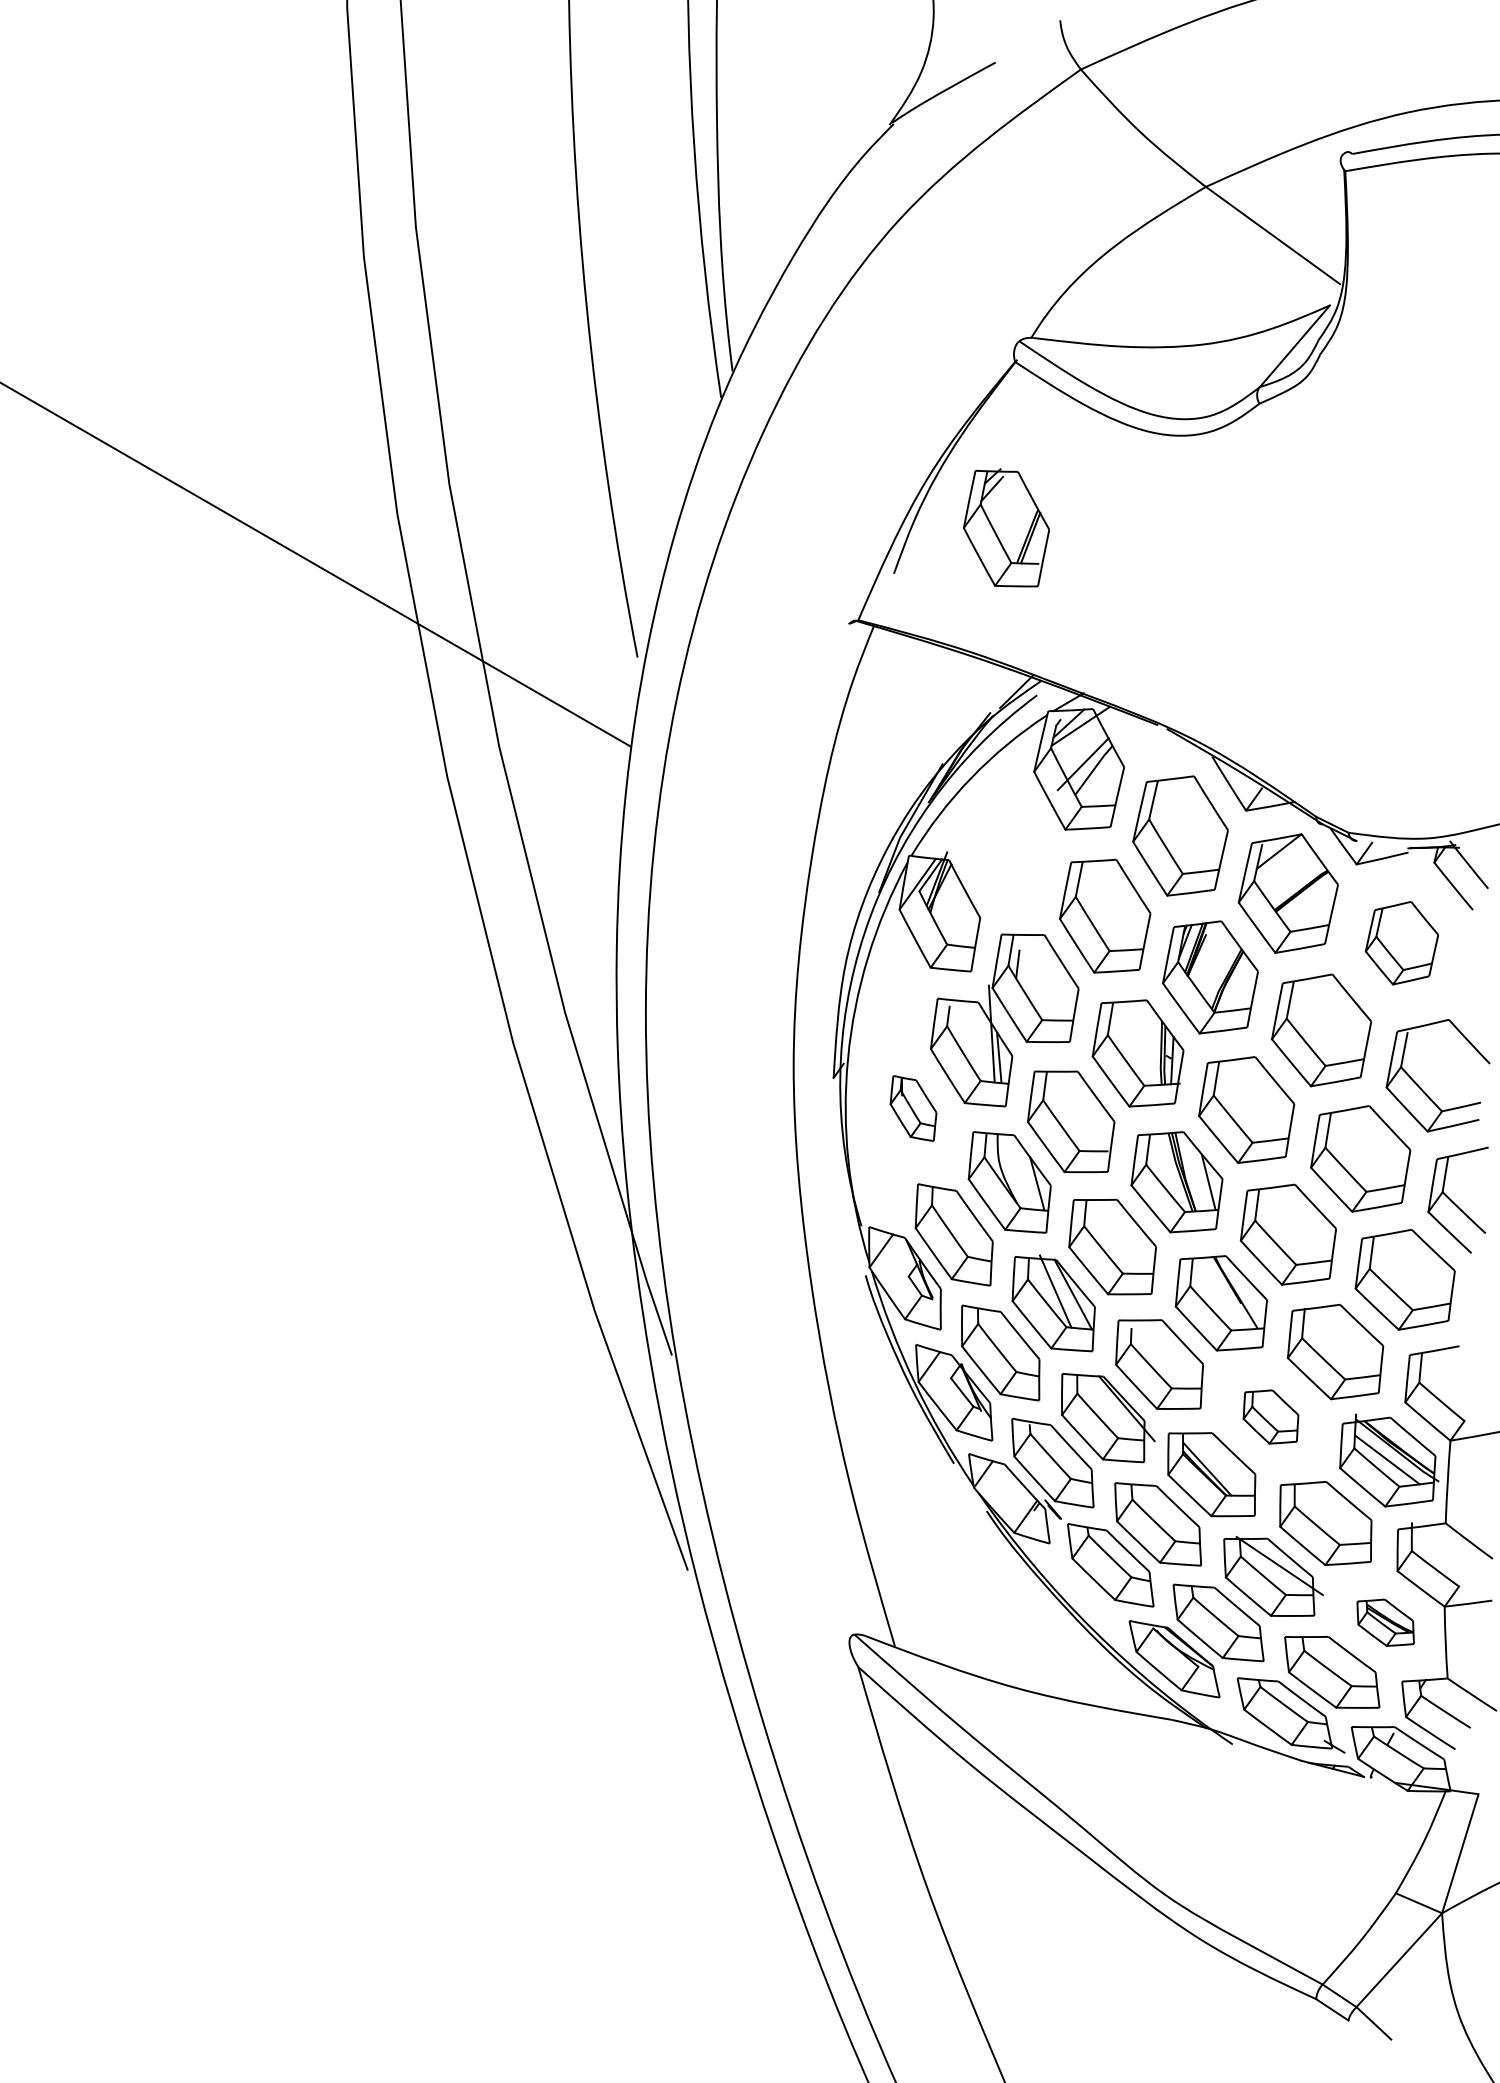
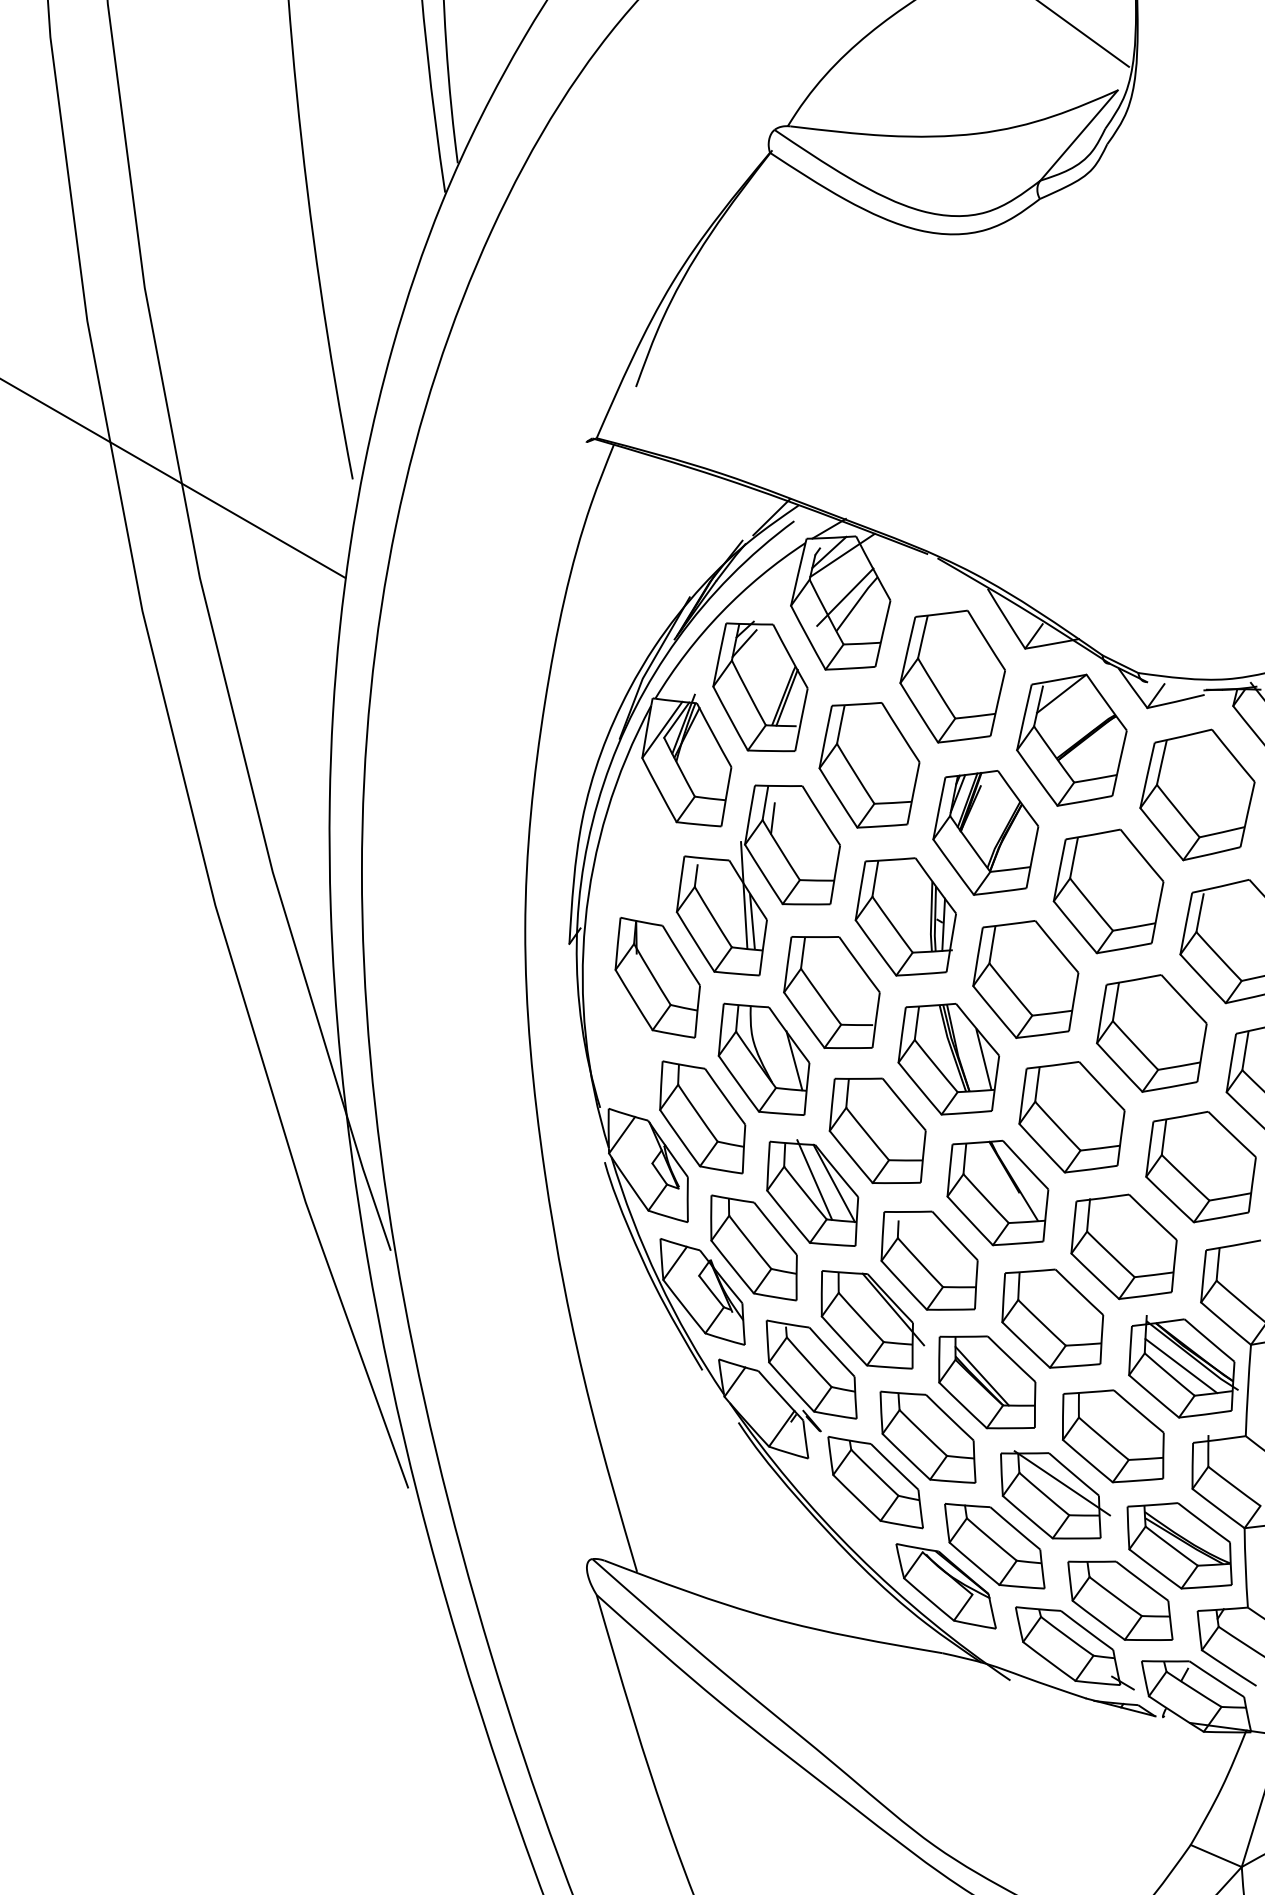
part: (1006, 527) -> (760, 686), moved
part: (1401, 943) -> (1196, 795), size x1.43
part: (913, 1108) -> (657, 977), size x1.67
part: (1270, 1416) -> (1052, 1318), size x1.67
part: (1385, 1622) -> (1179, 1545), size x1.67

